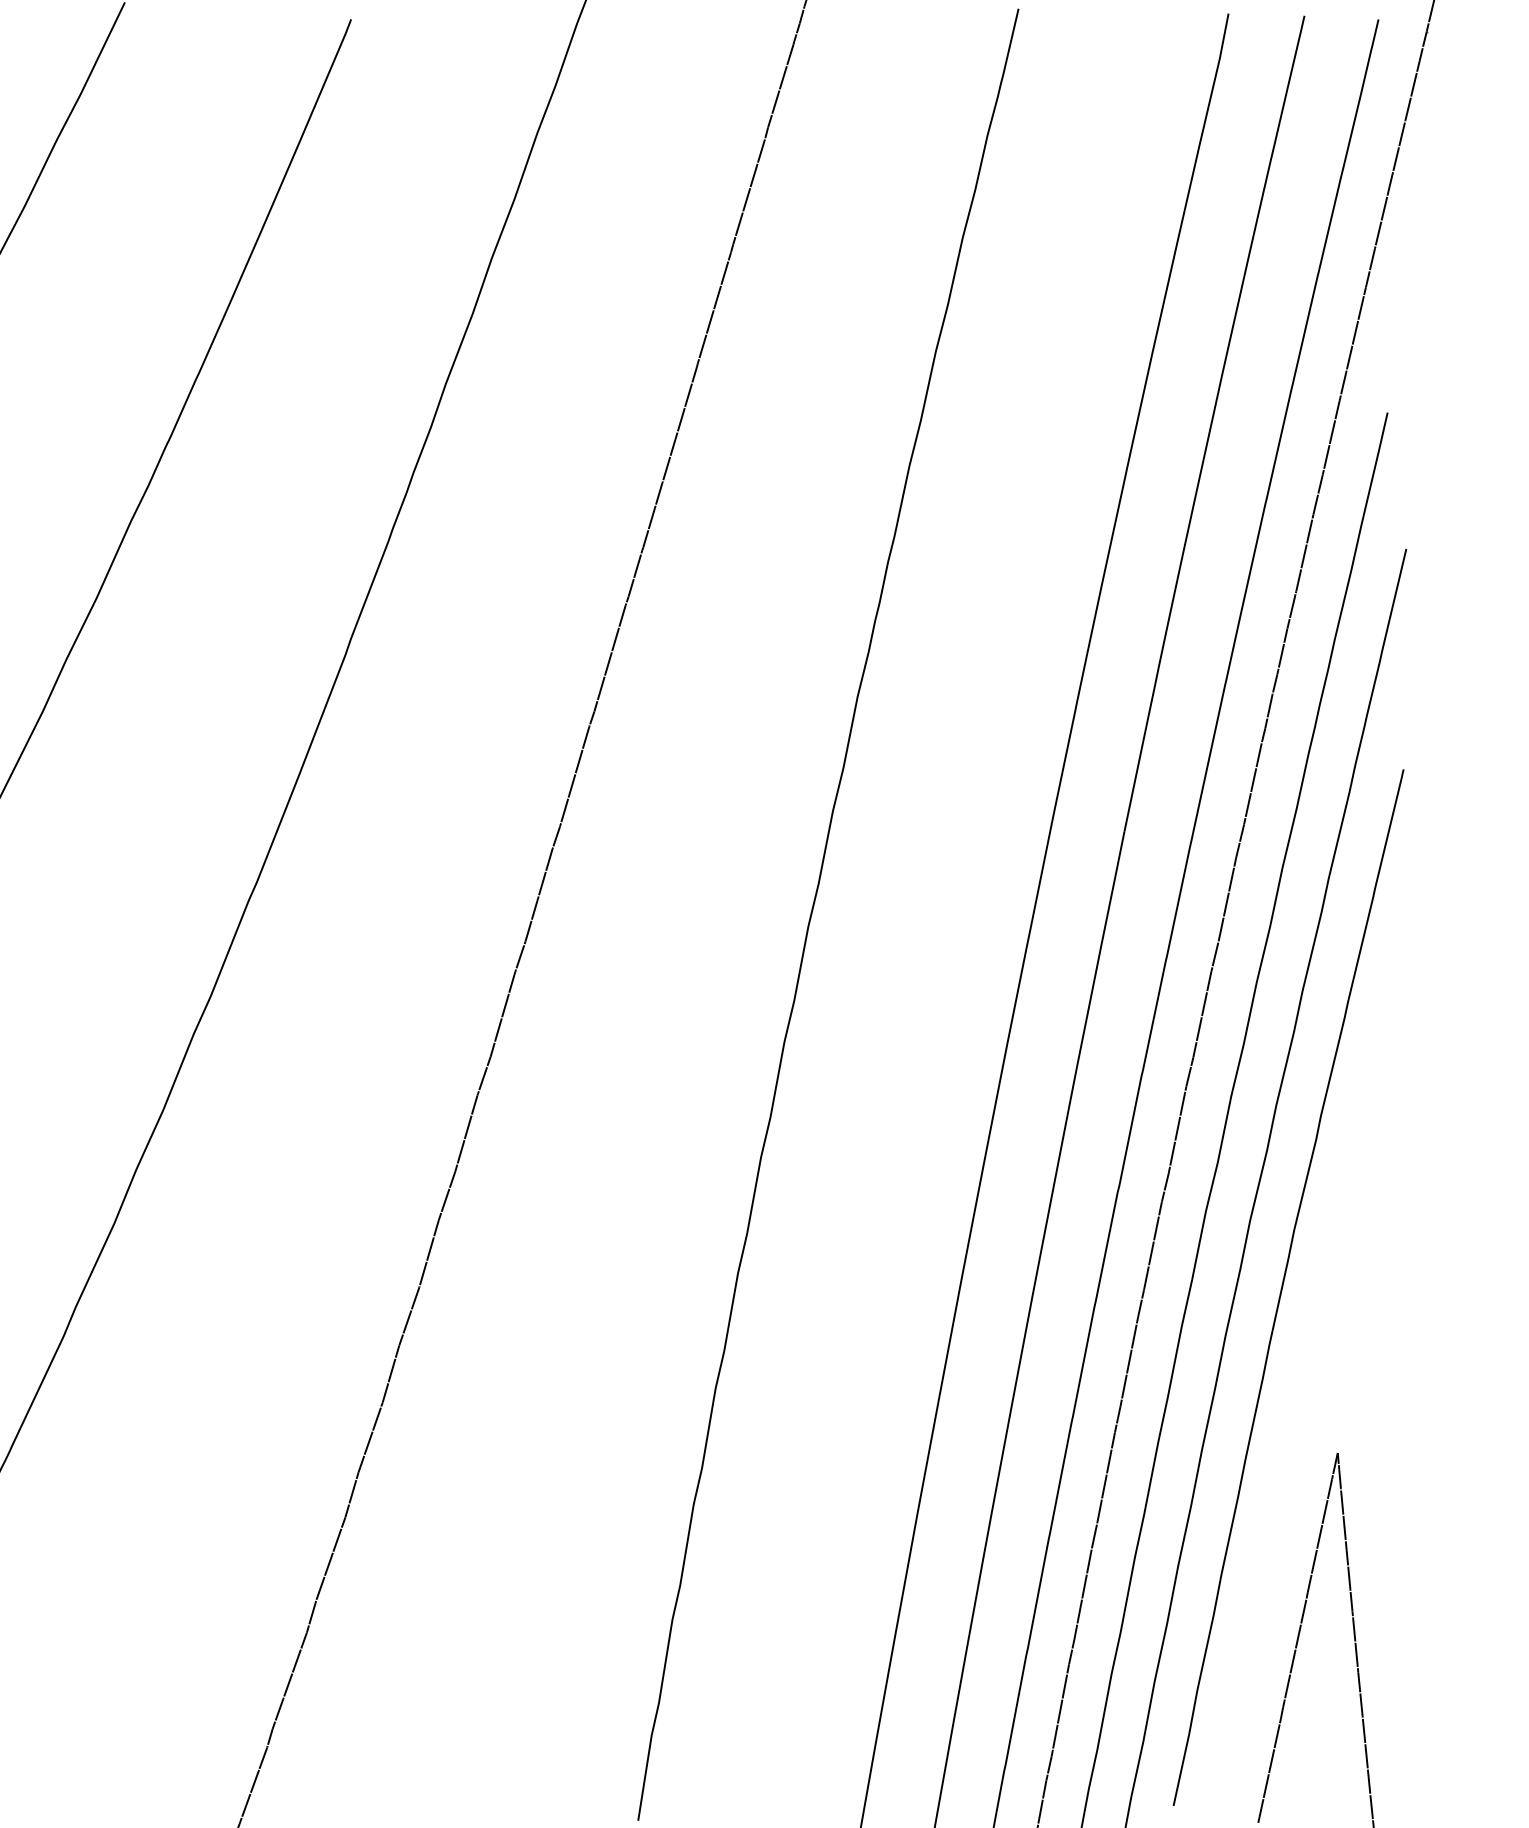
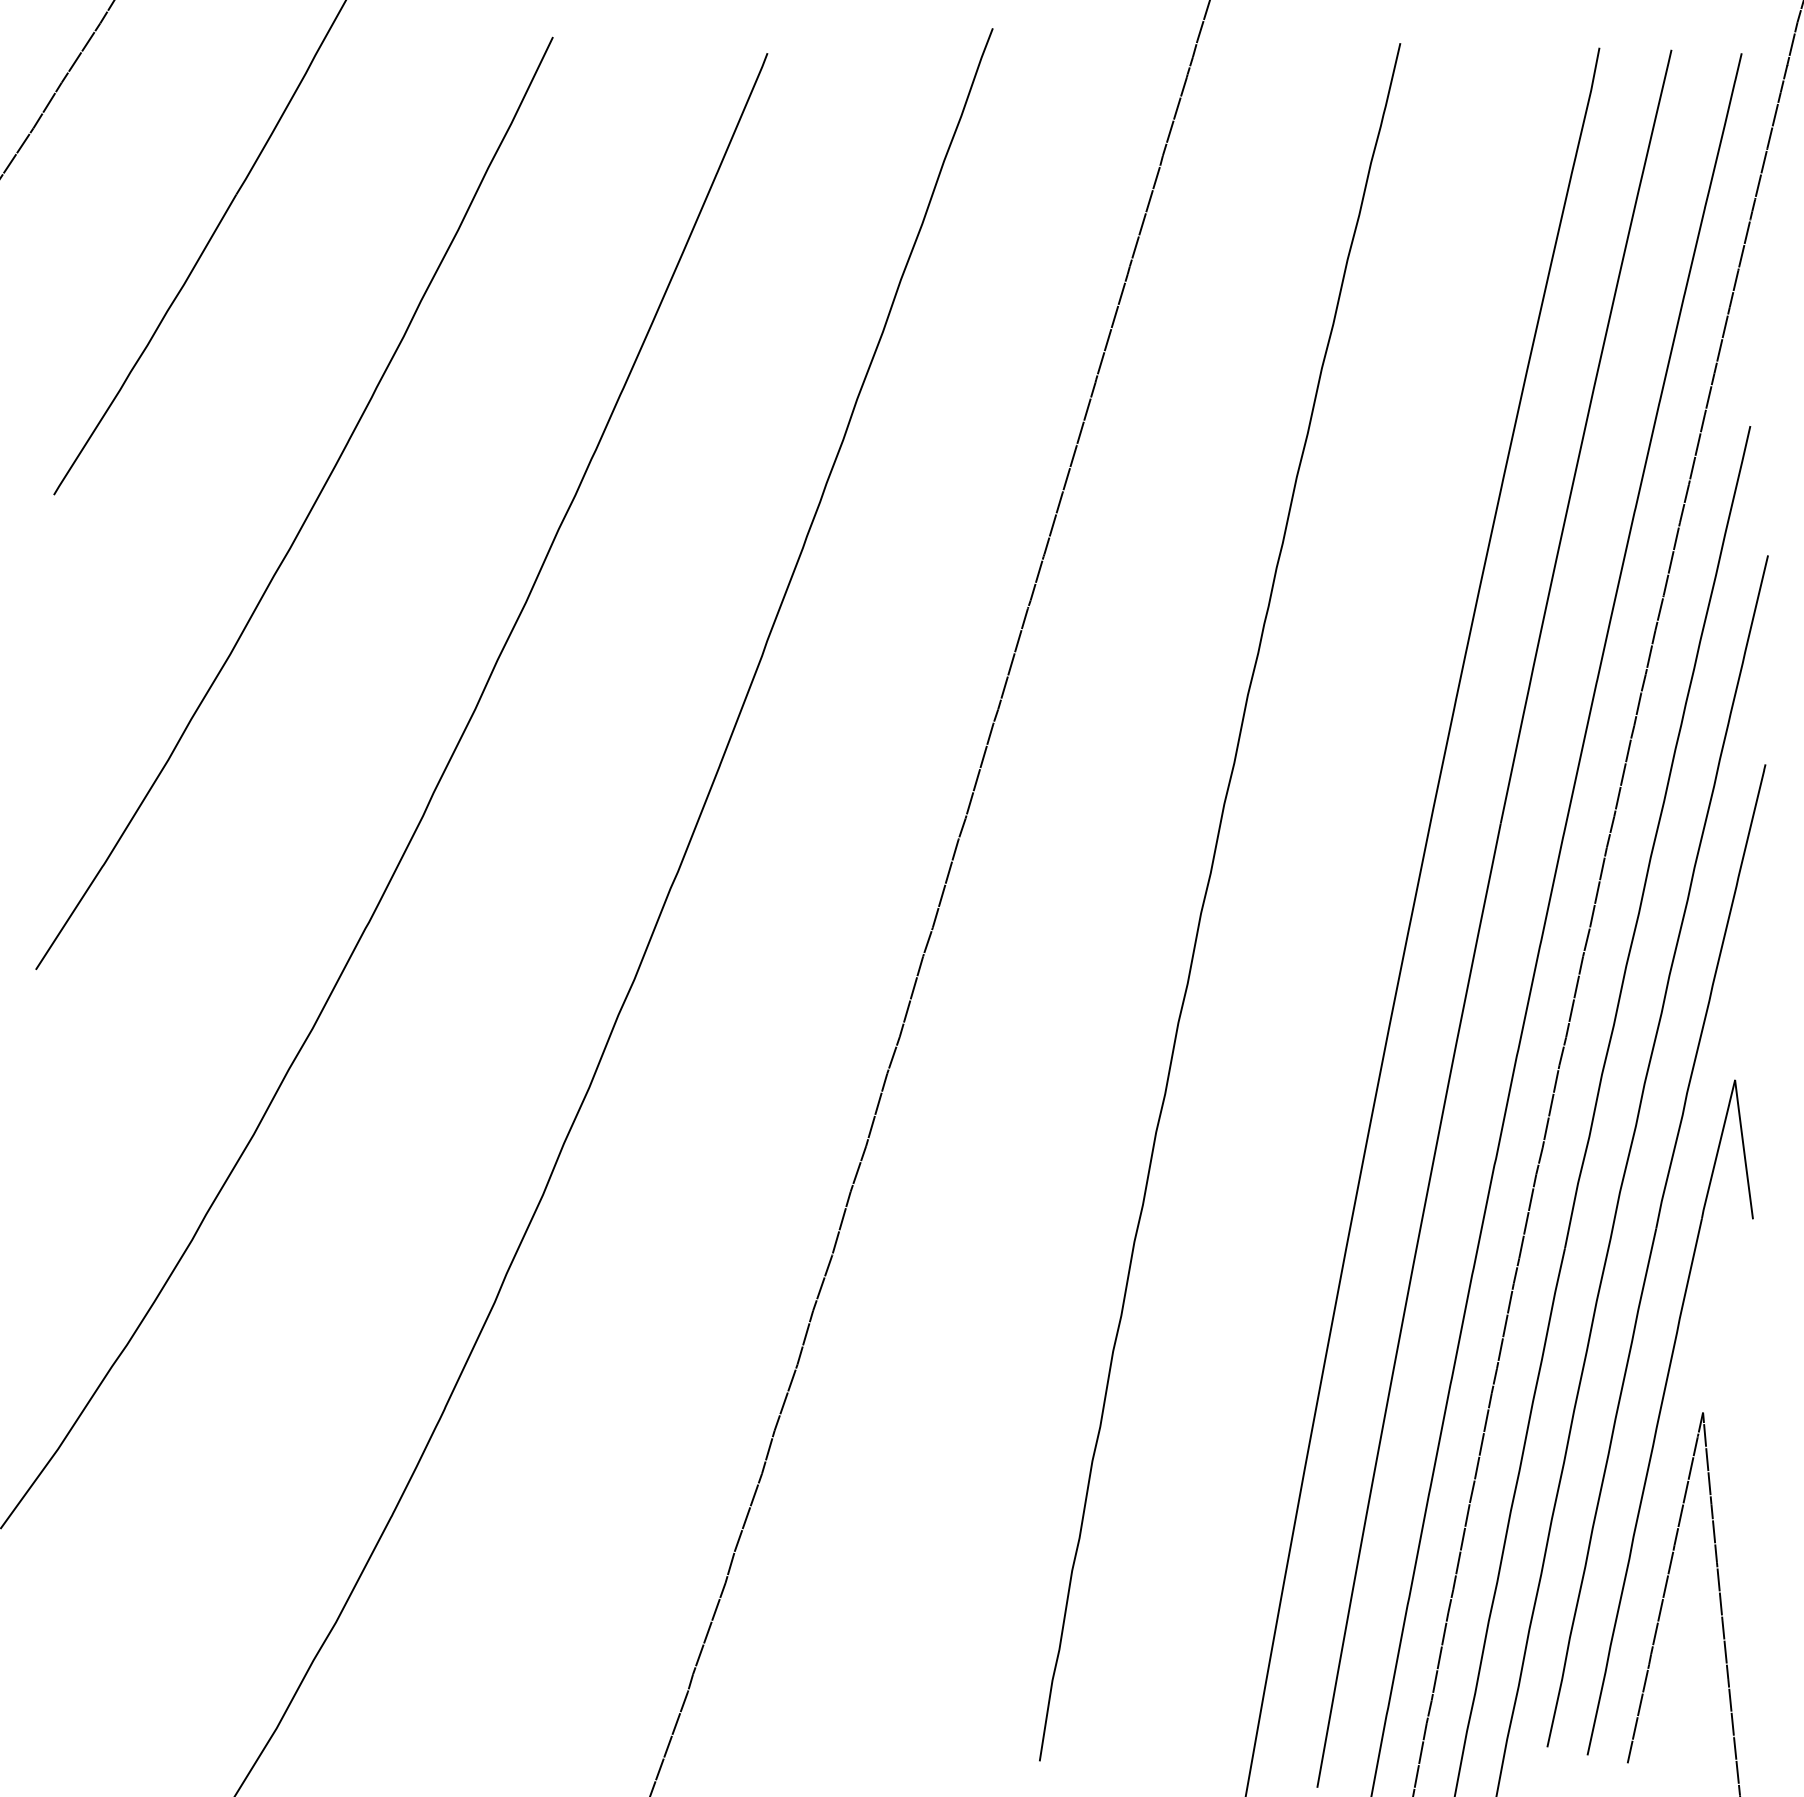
part: (1292, 1456) -> (1660, 1415), added

